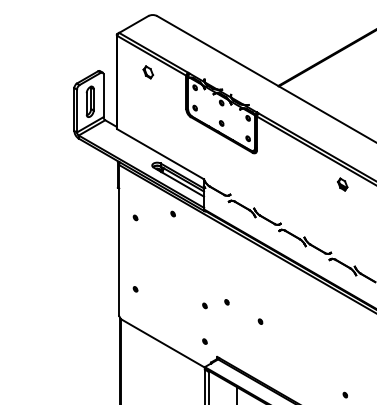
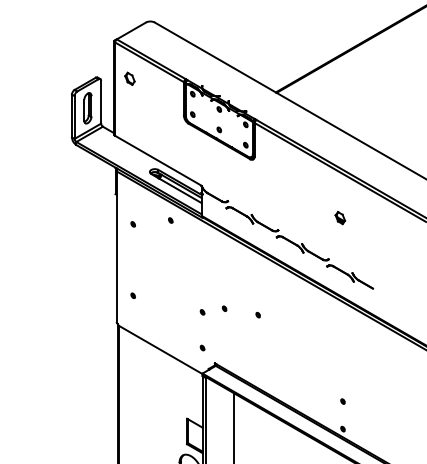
part: (147, 72) -> (129, 78), moved
part: (342, 185) -> (340, 218), moved
part: (259, 321) -> (257, 314), moved

